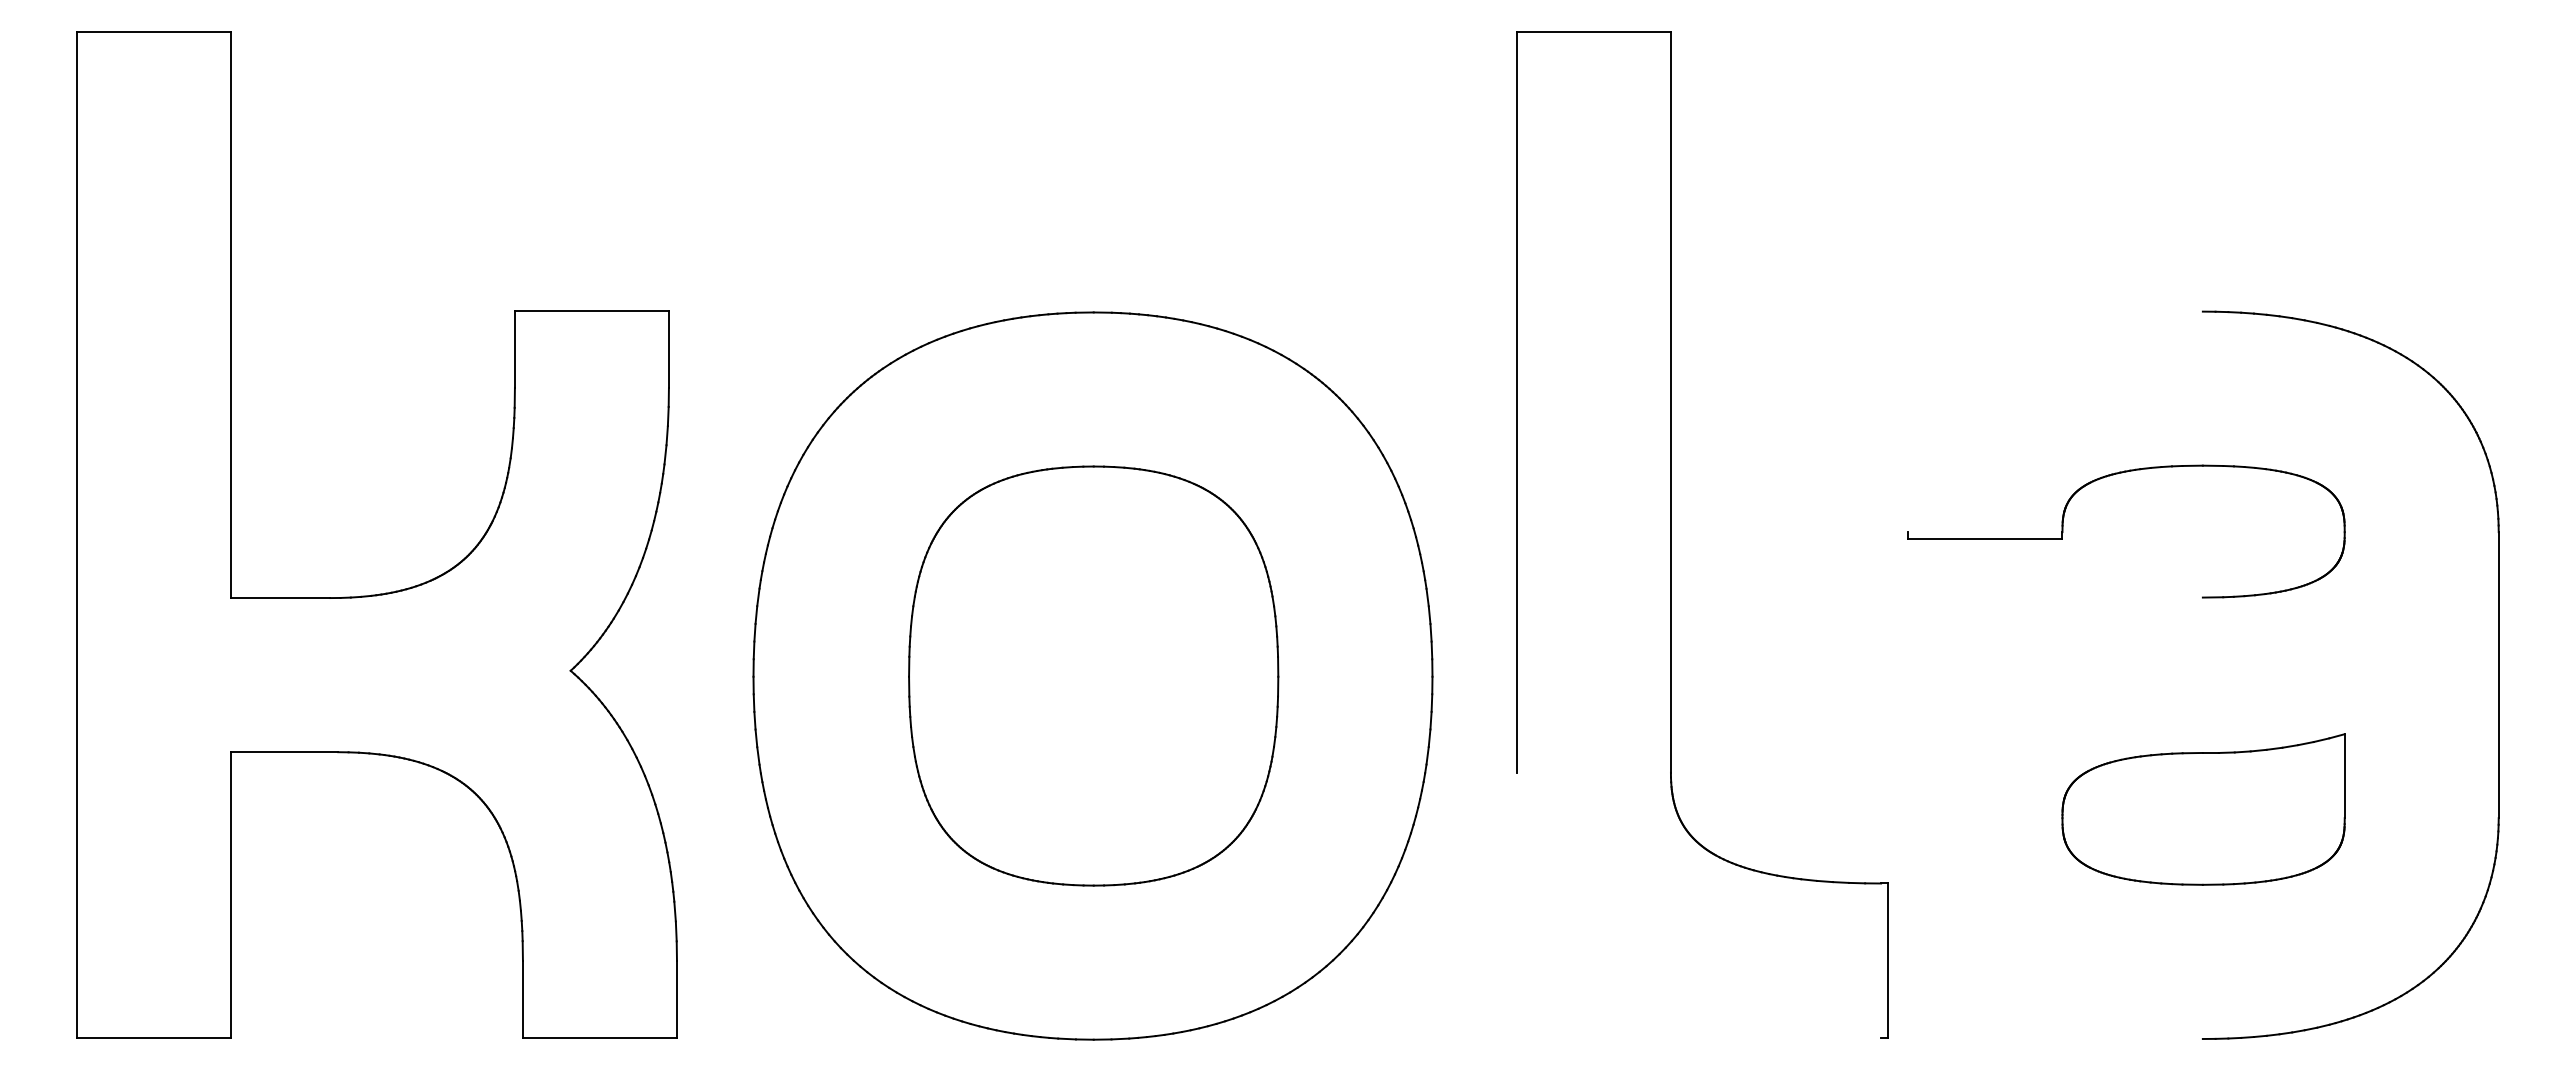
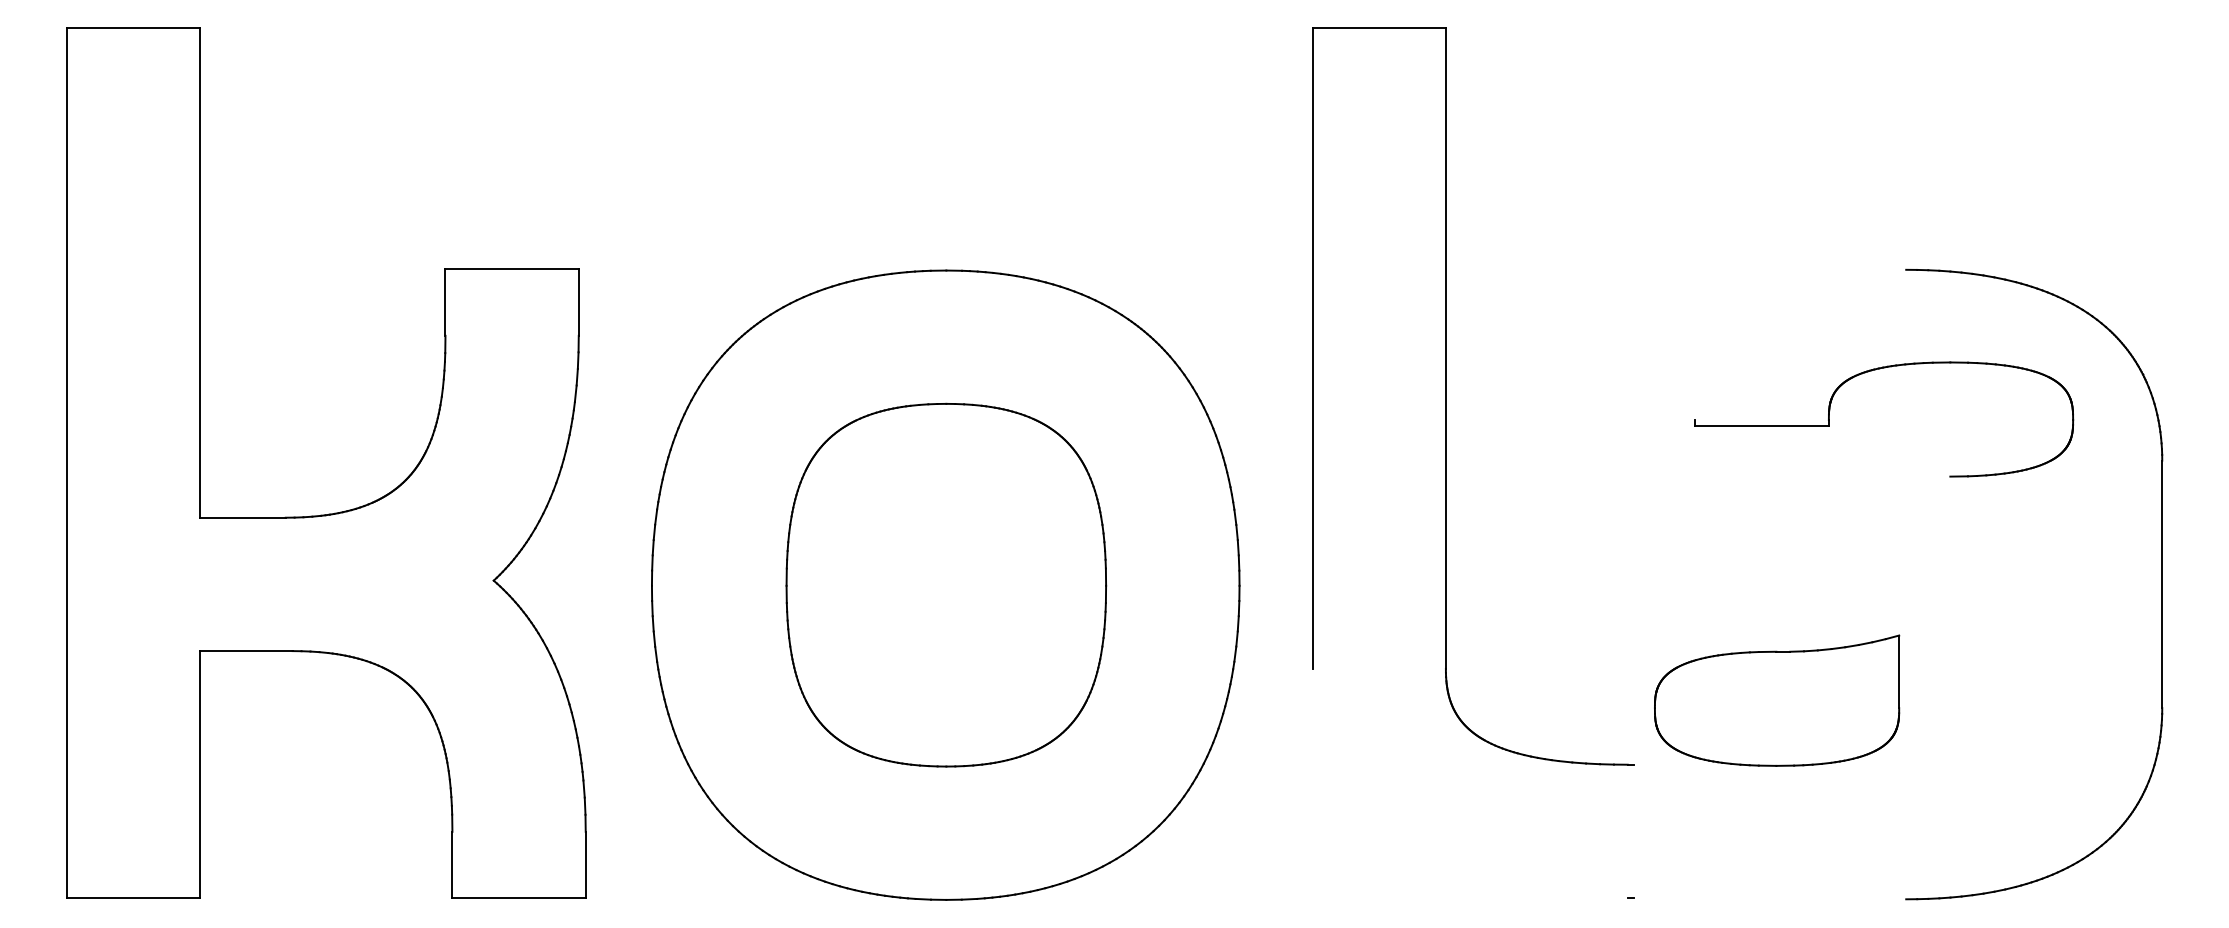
part: (2110, 476) -> (1870, 371), moved
part: (2203, 809) -> (1776, 700), moved
line: (1888, 960) -> (1634, 831), removed

